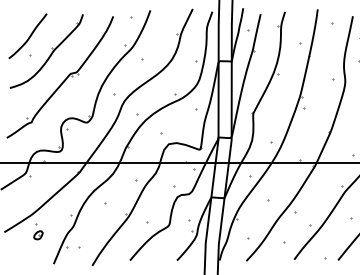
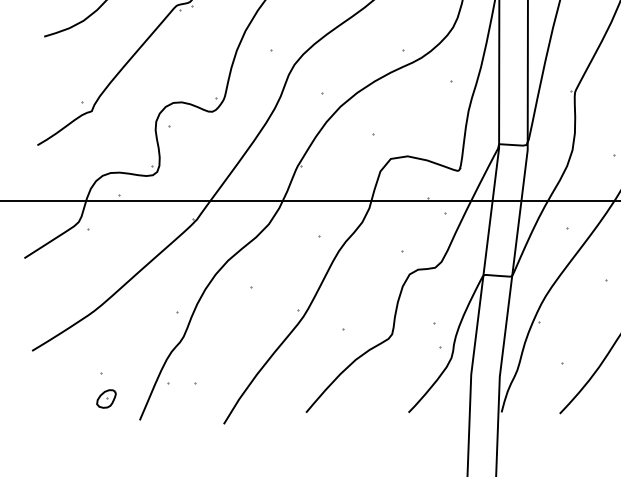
part: (38, 231) -> (106, 390), moved

